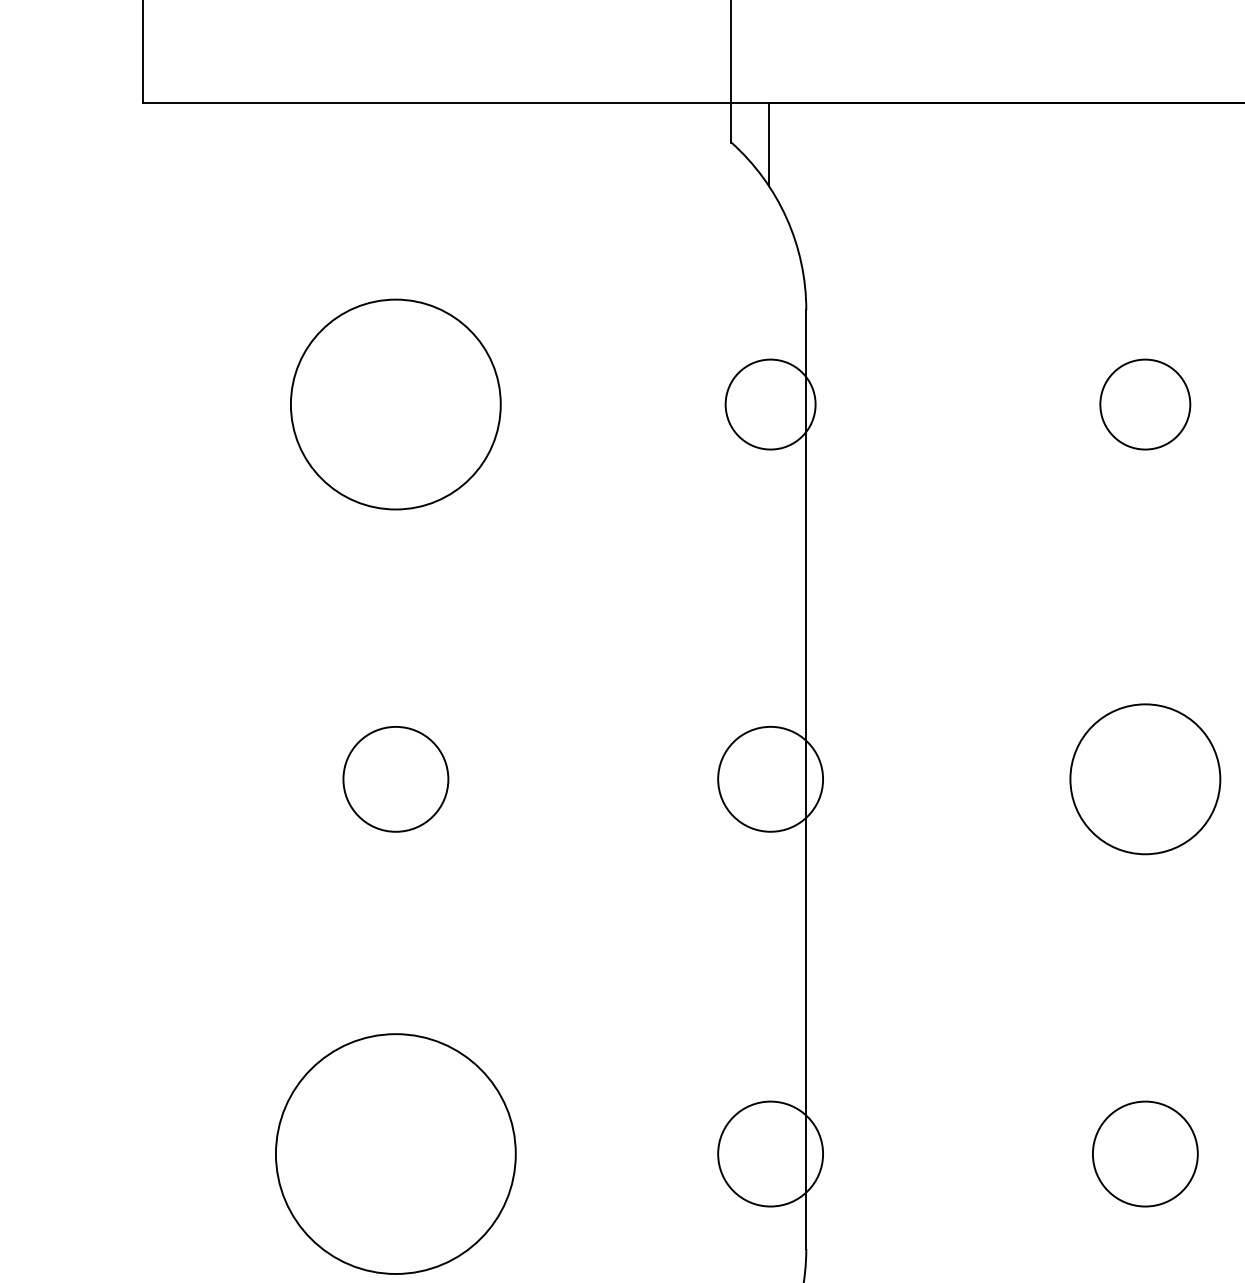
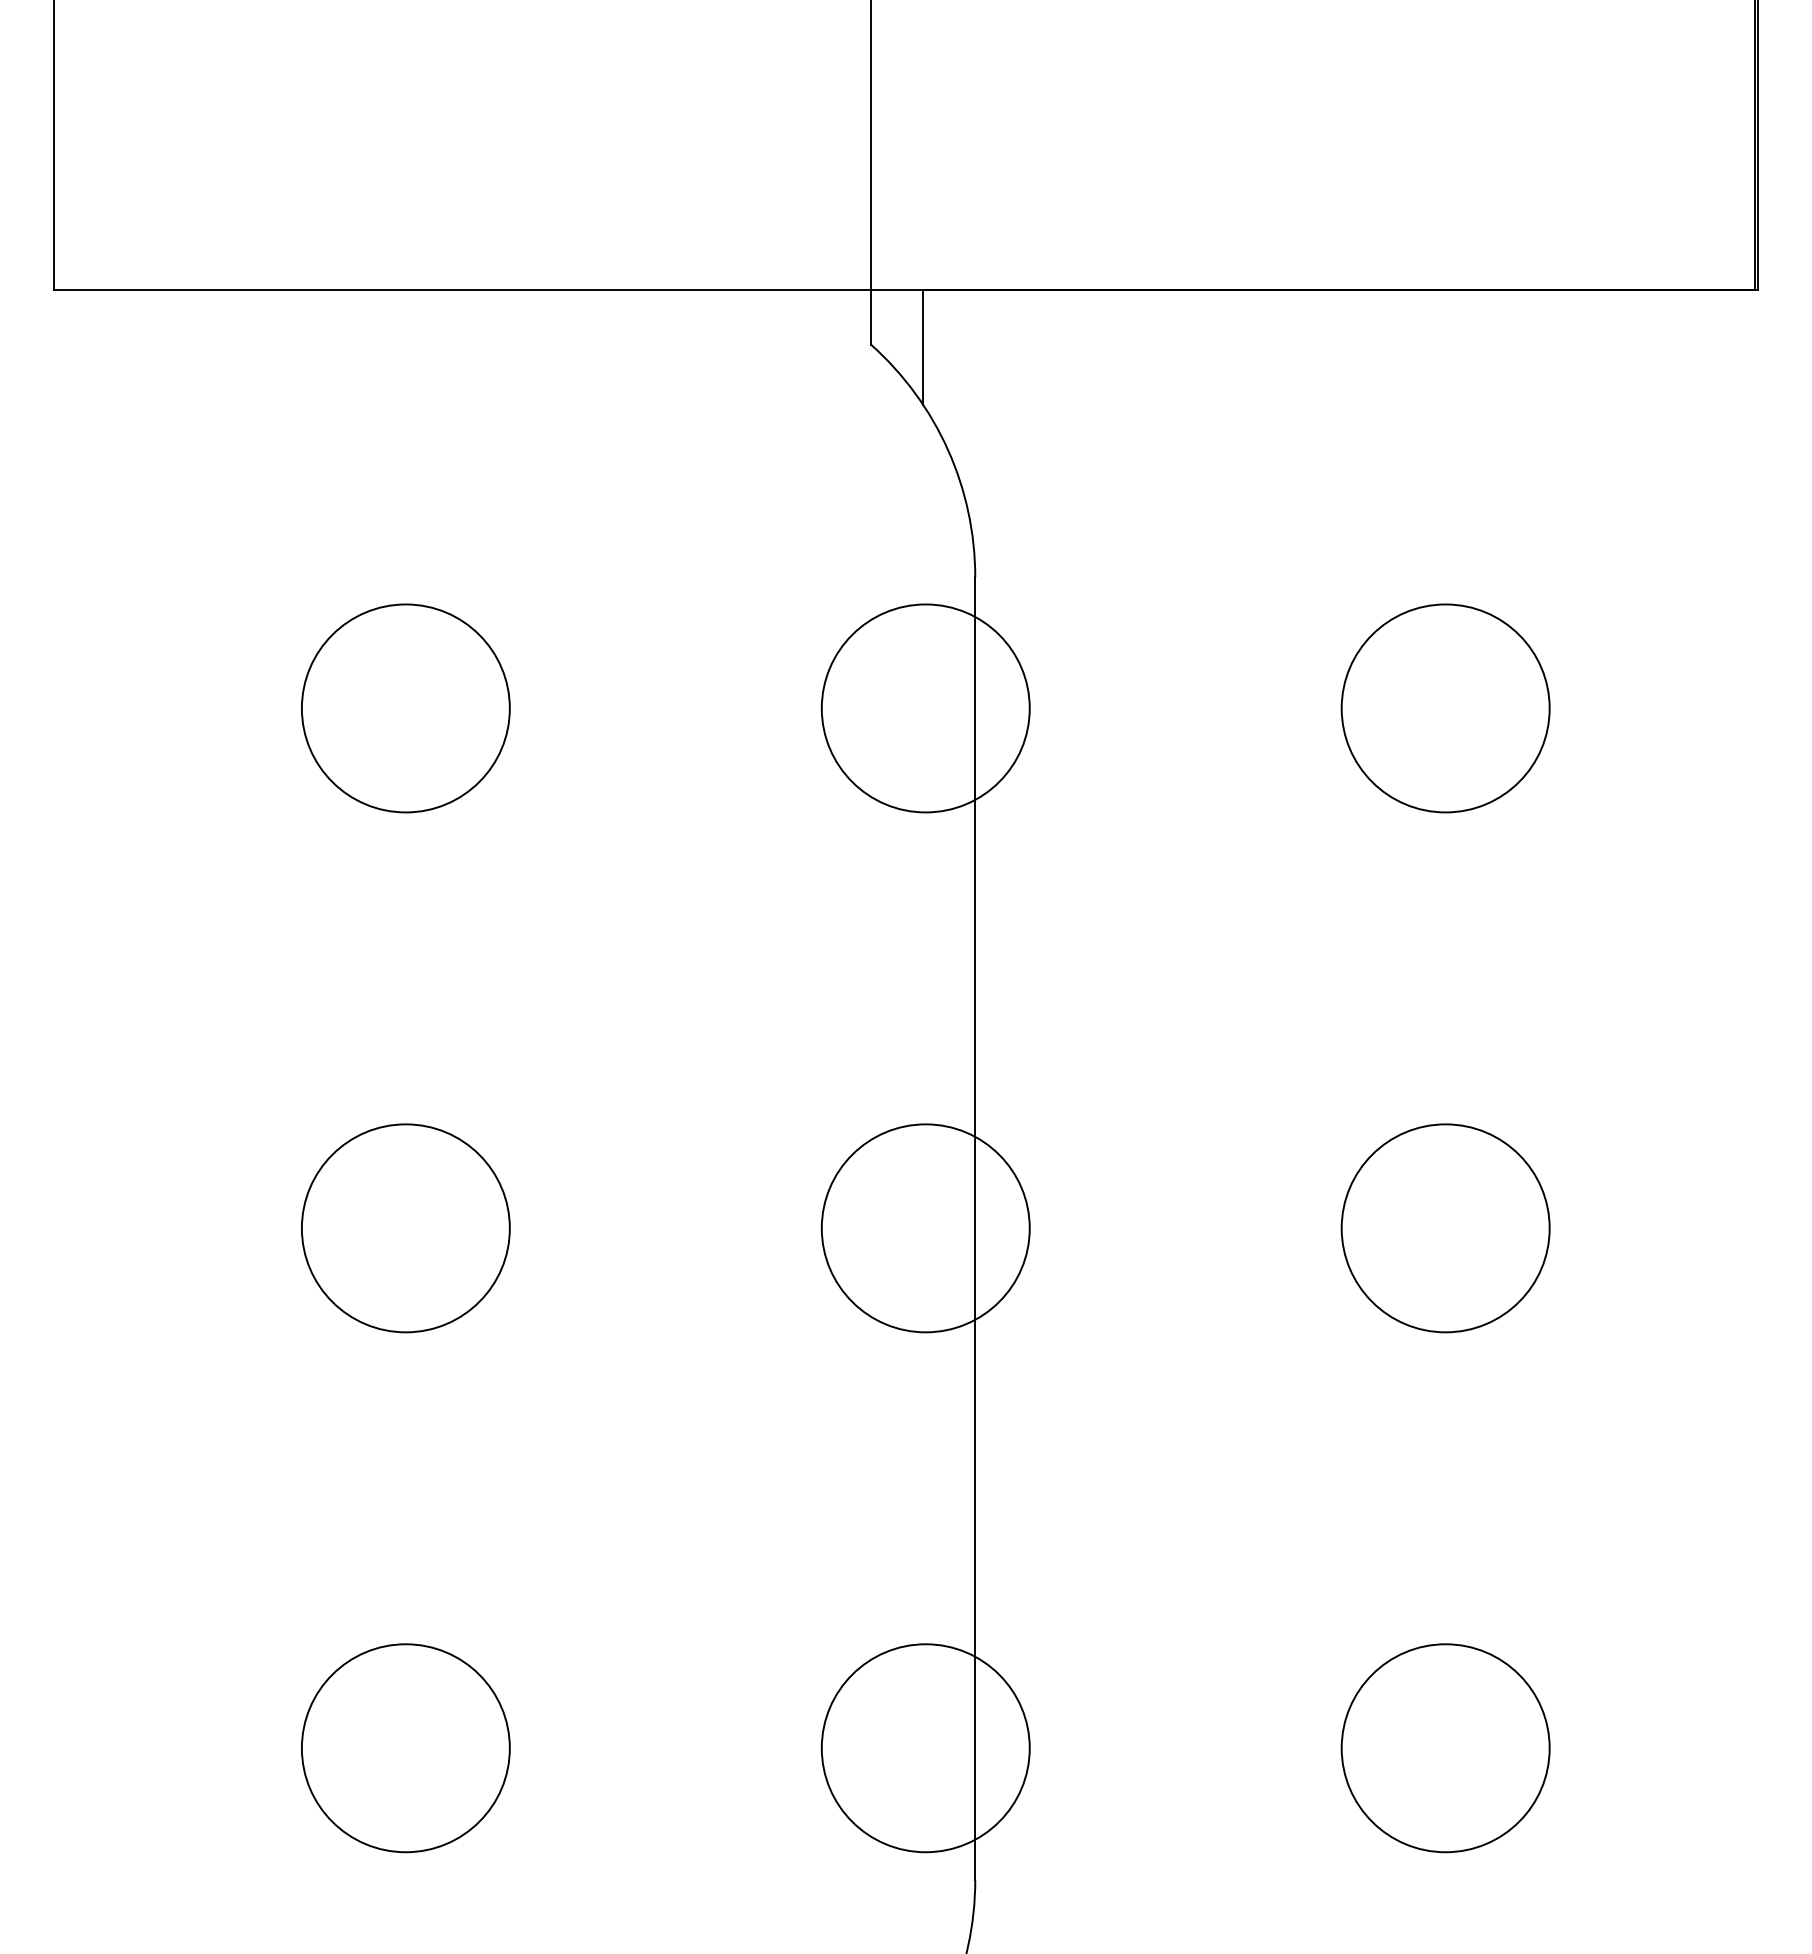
circle: (395, 404) -> (405, 708), size x0.71
circle: (770, 404) -> (925, 708), size x1.67
circle: (1145, 404) -> (1445, 708), size x1.67
circle: (395, 779) -> (405, 1228), size x1.43
circle: (770, 779) -> (925, 1228), size x1.43
circle: (395, 1154) -> (405, 1748), size x0.62
circle: (770, 1154) -> (925, 1748), size x1.43
circle: (1145, 1154) -> (1445, 1748), size x1.43

